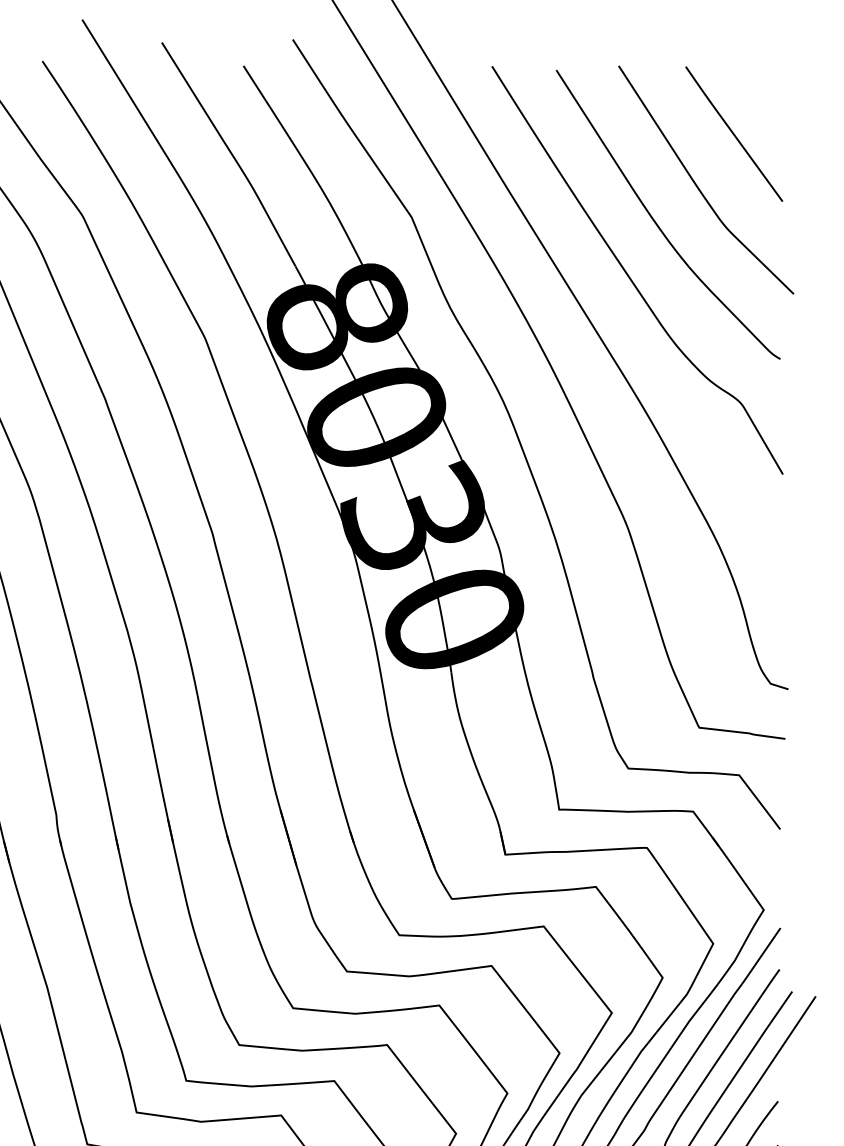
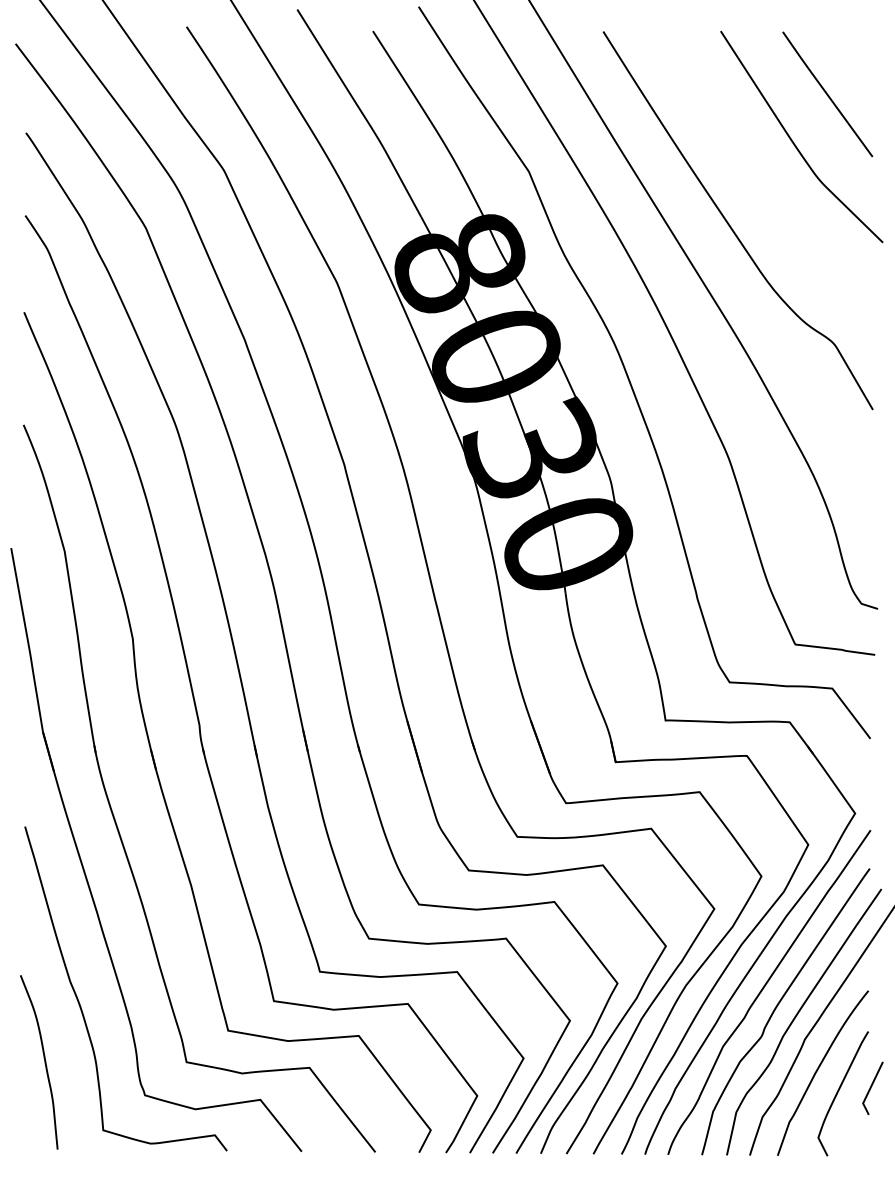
curve: (656, 221) -> (755, 175), removed

